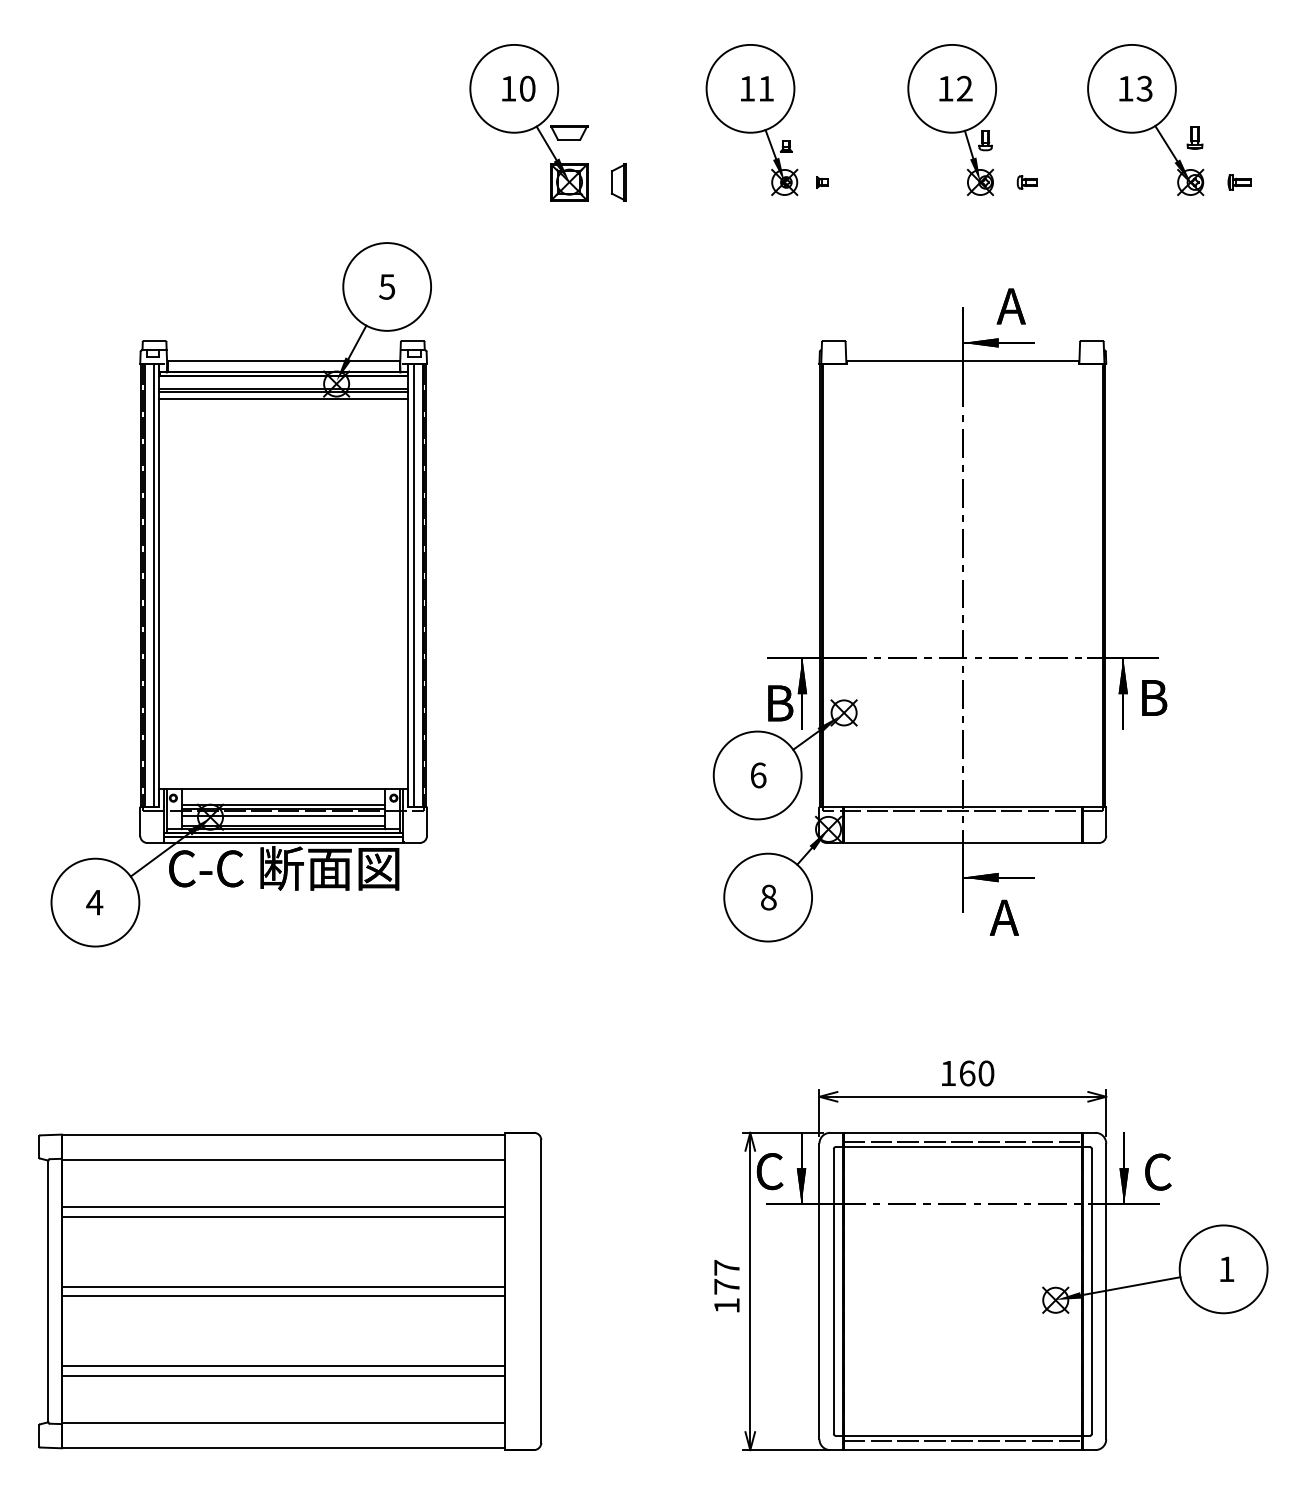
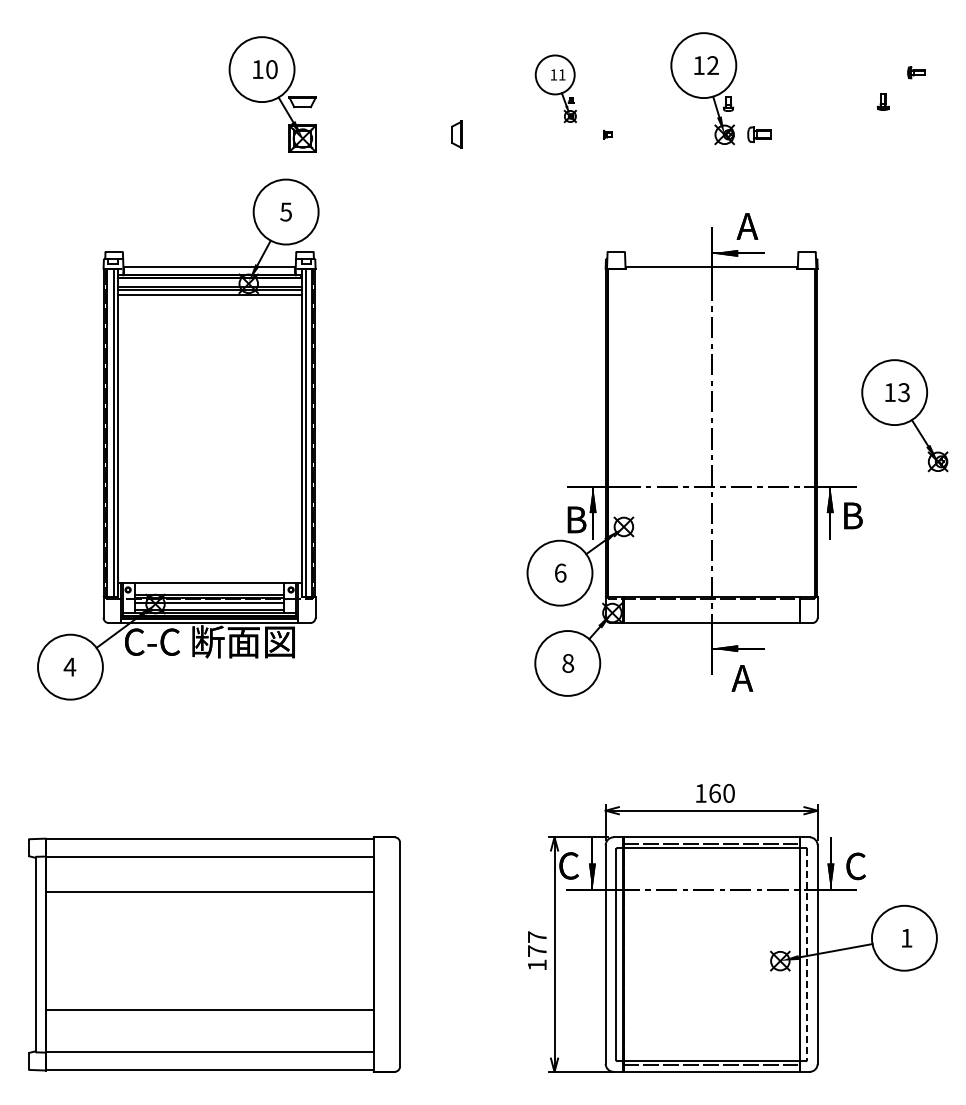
part: (751, 119) -> (555, 88), size x0.6
part: (1145, 119) -> (904, 415), moved
part: (528, 122) -> (272, 94), moved
part: (1026, 182) -> (758, 134), size x1.6
part: (1239, 182) -> (916, 72), moved
line: (283, 1216) -> (209, 899), removed
line: (283, 1285) -> (209, 950), removed
line: (1092, 1292) -> (807, 955), solid -> dashed
line: (283, 1296) -> (209, 958), removed
line: (283, 1376) -> (209, 1017), removed

